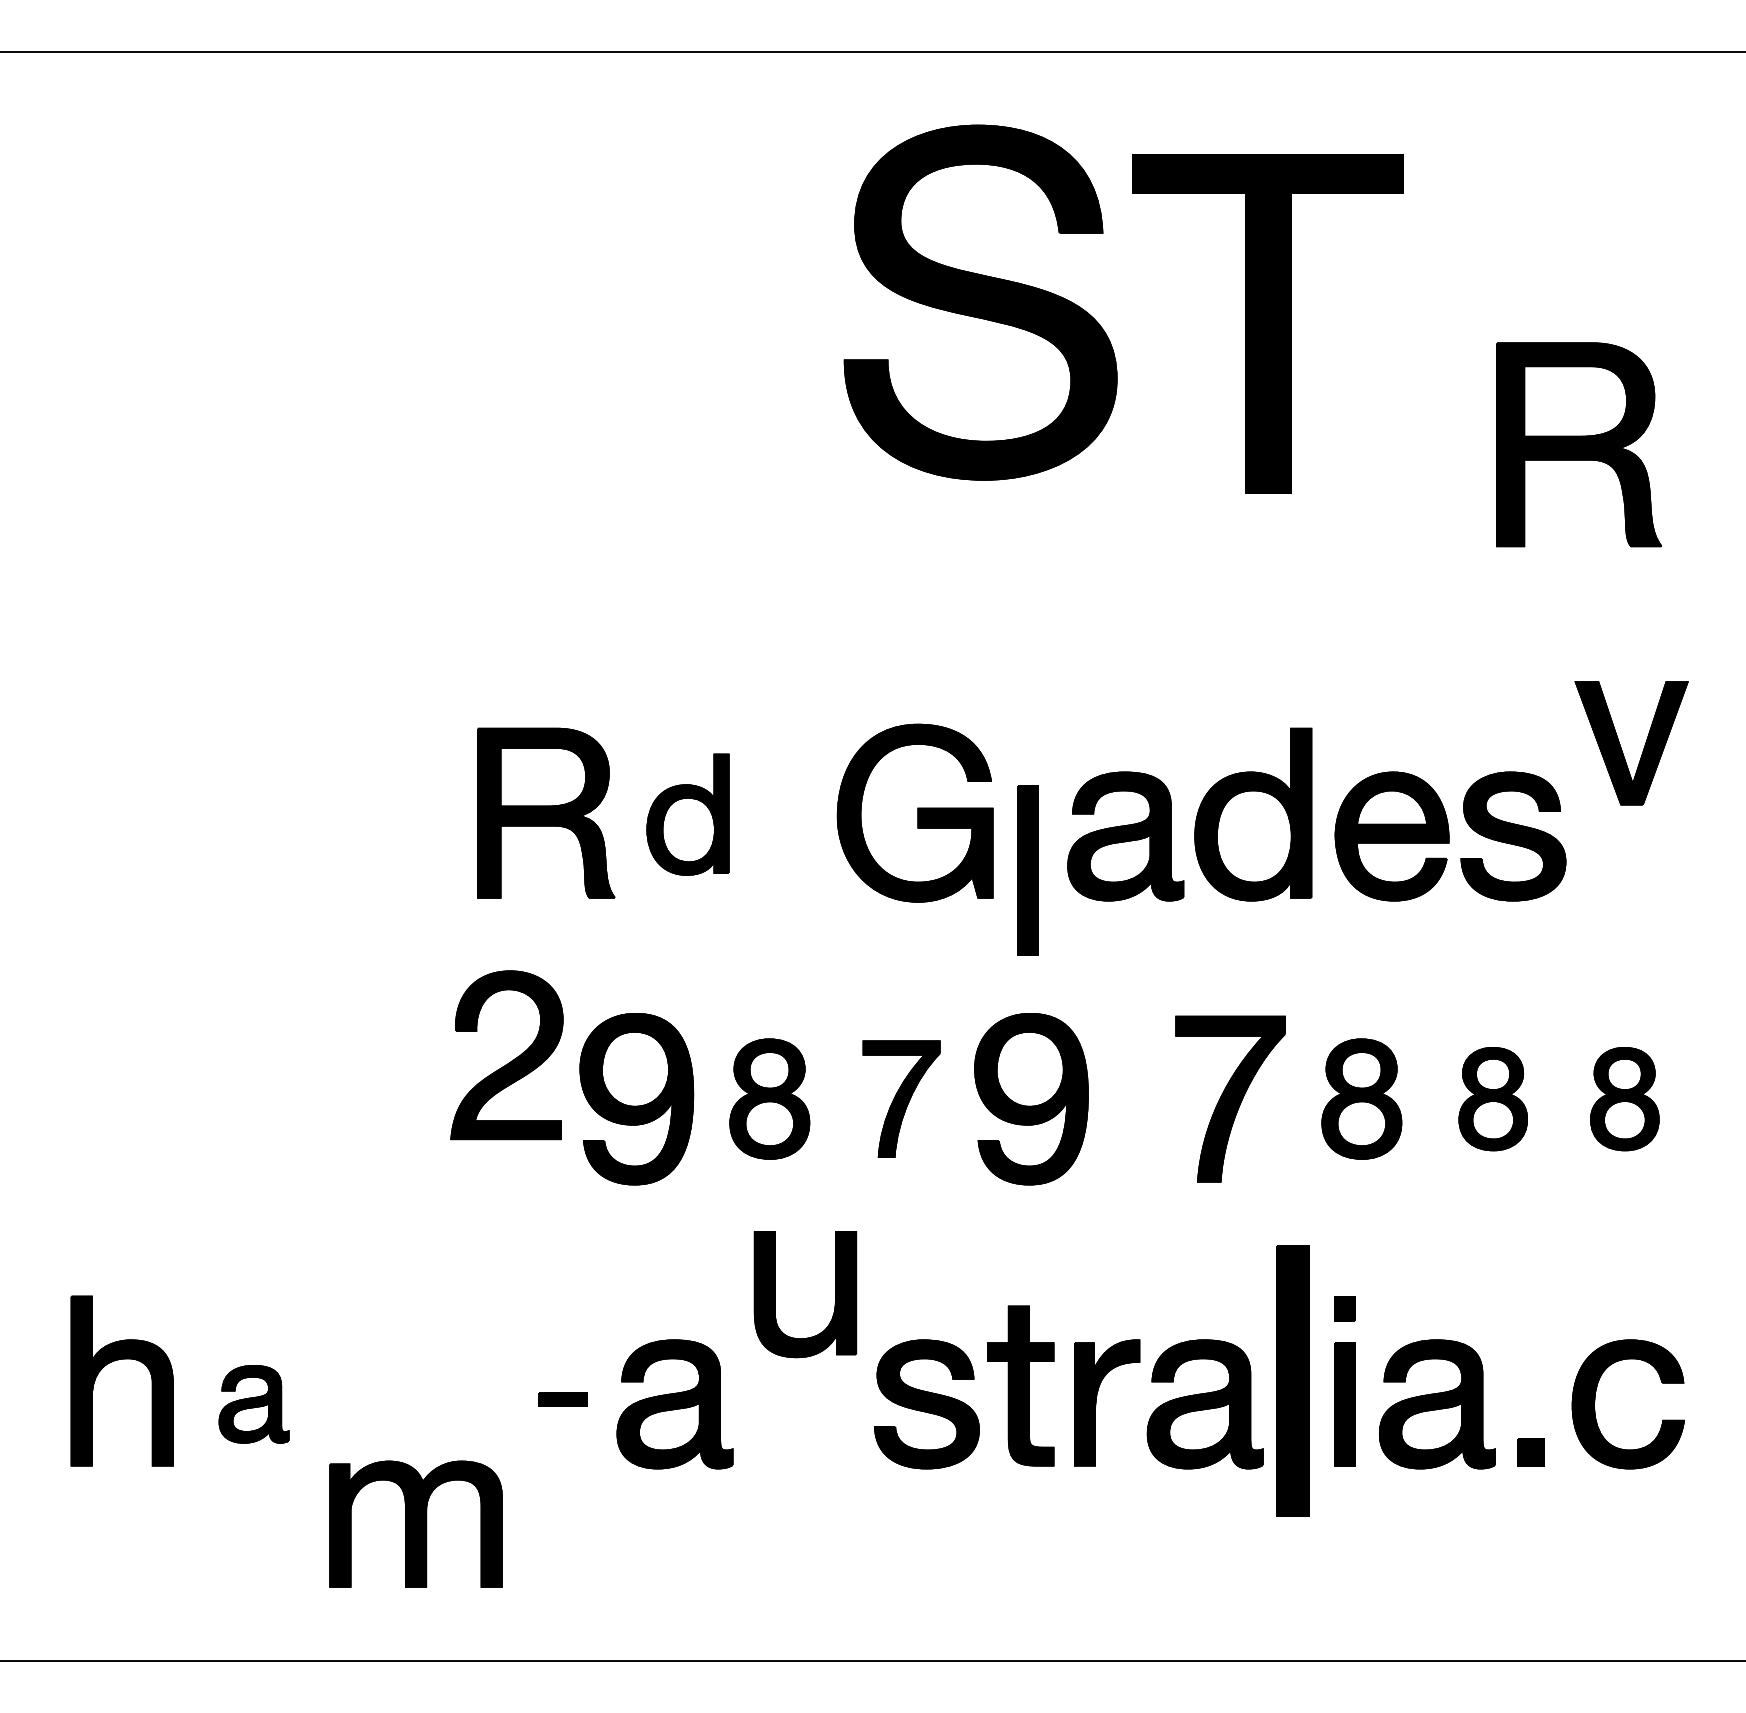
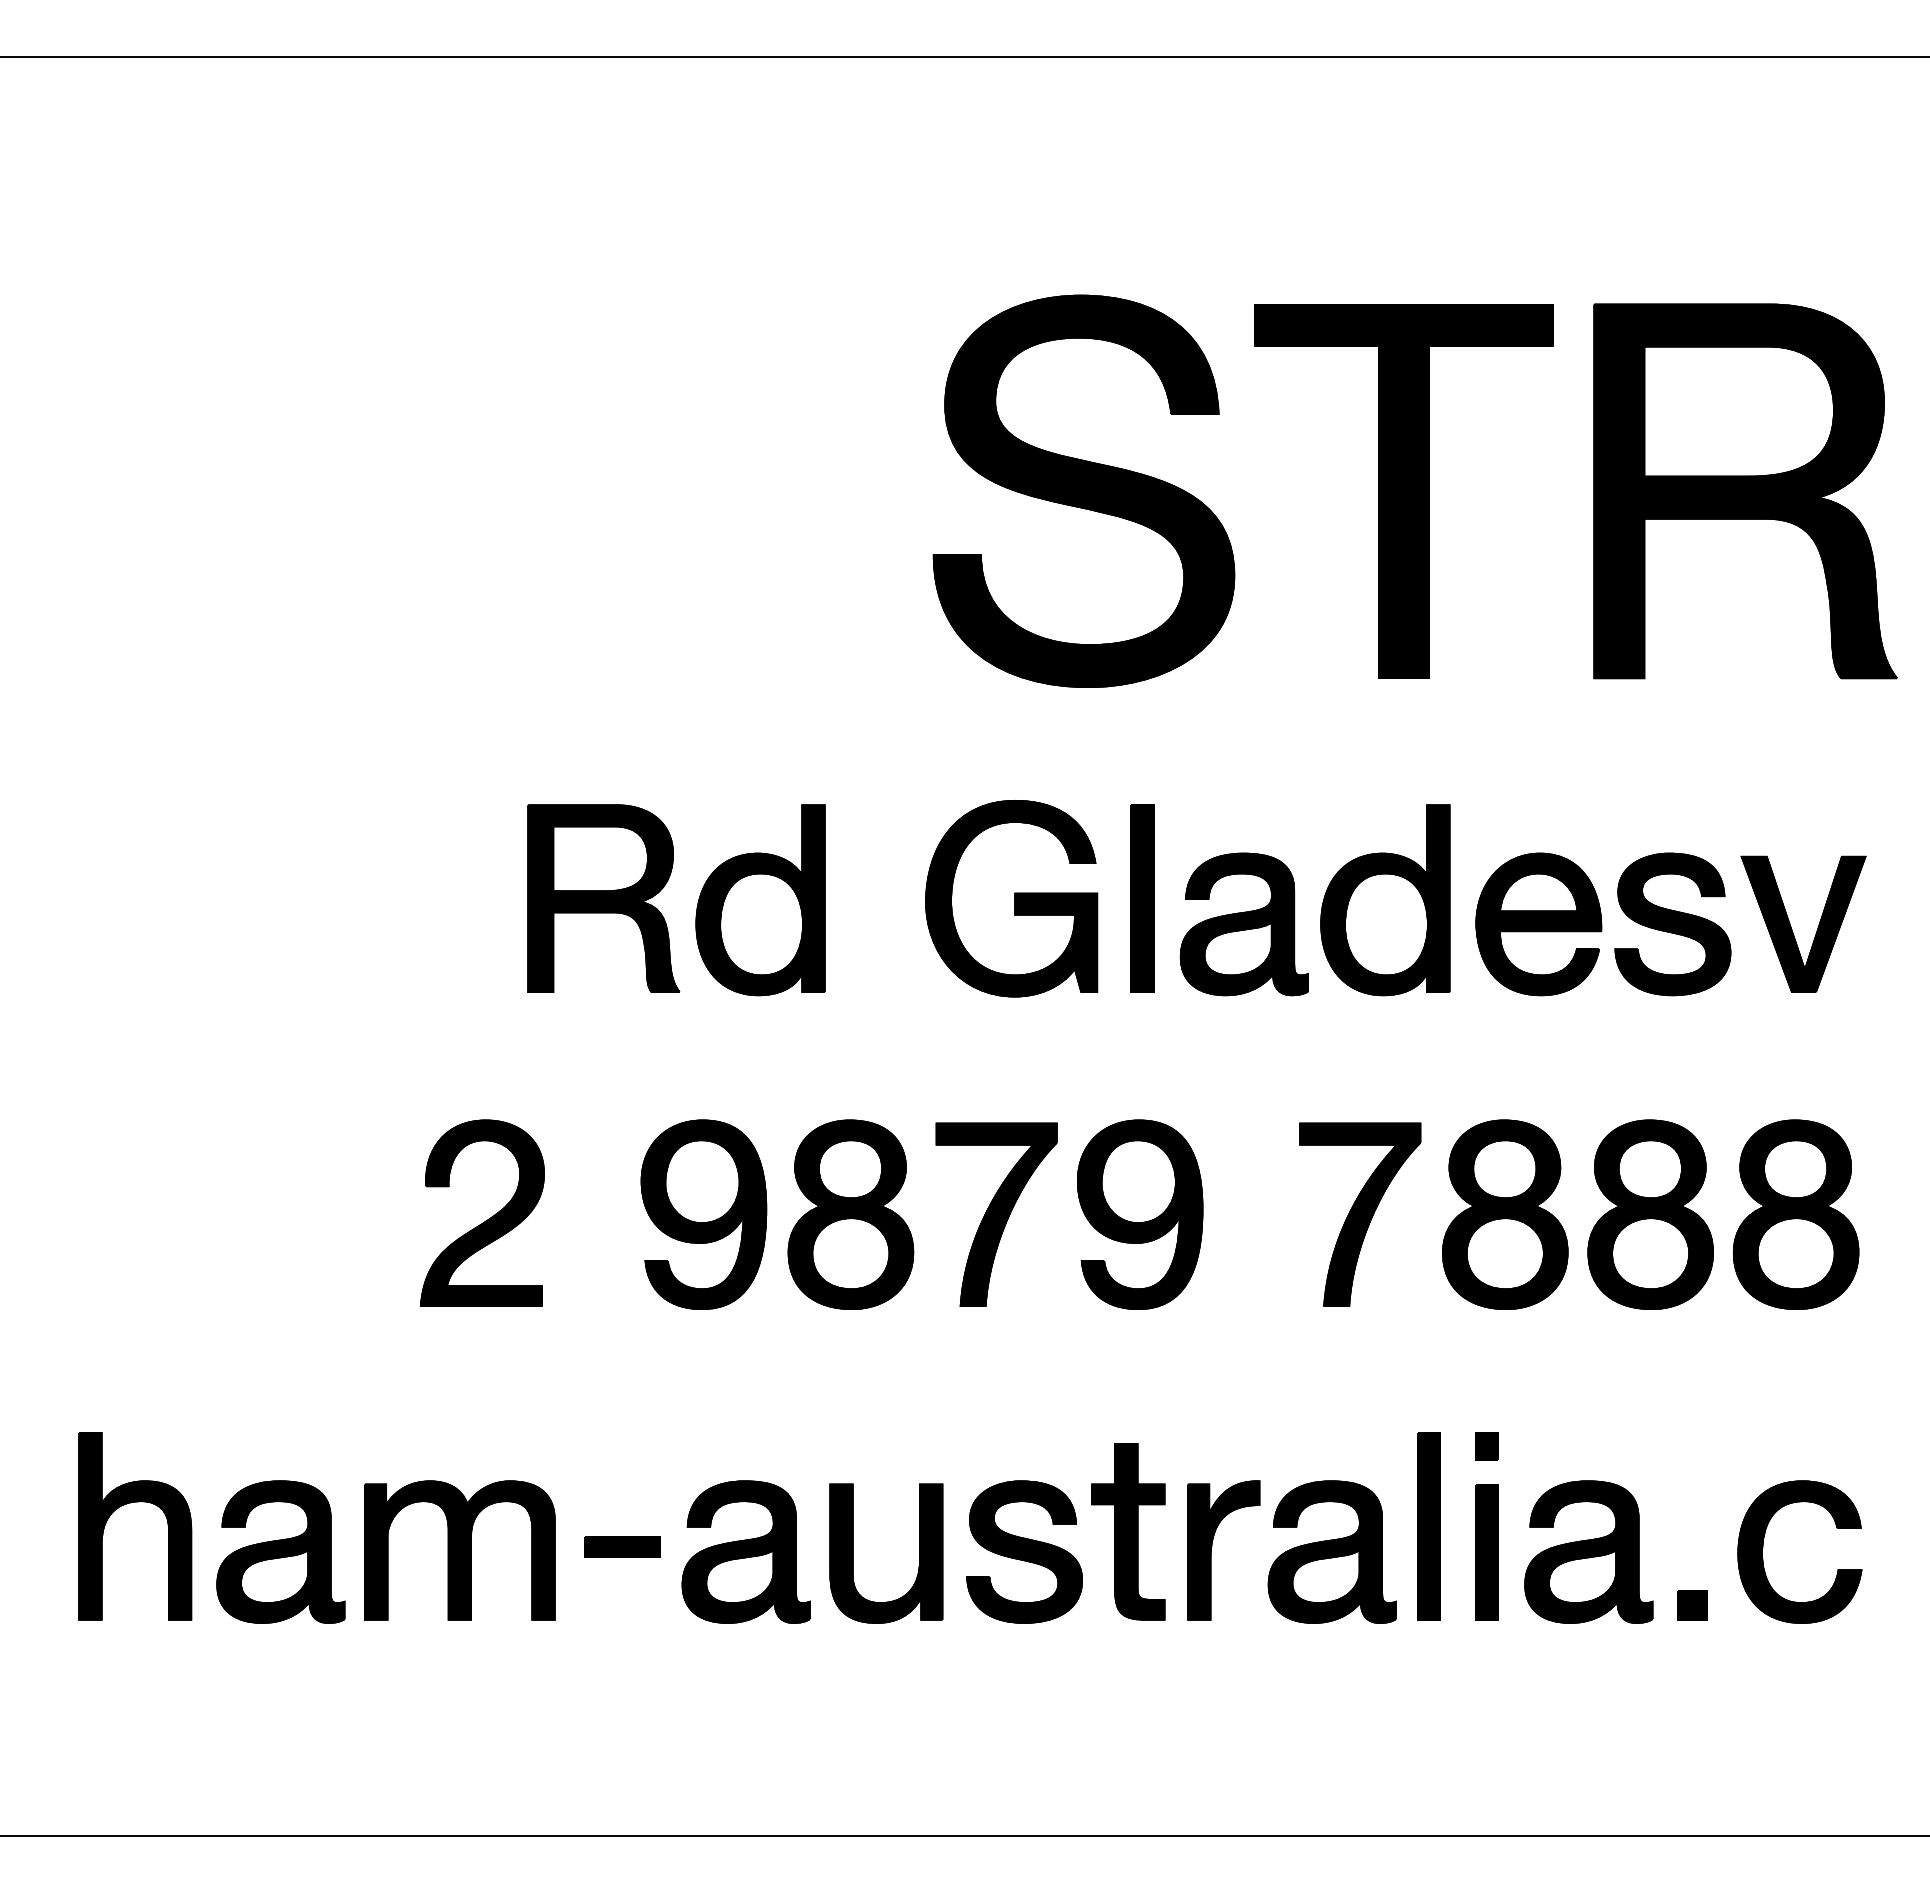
part: (980, 301) -> (1083, 490), moved
part: (1267, 324) -> (1403, 491), moved
part: (1579, 444) -> (1745, 491), size x1.67
part: (1620, 745) -> (1791, 926), moved
part: (687, 814) -> (760, 900), size x1.43
part: (1028, 870) -> (1142, 898), moved
part: (512, 1060) -> (488, 1218), moved
part: (769, 1098) -> (850, 1214), size x1.43
part: (901, 1098) -> (996, 1214), size x1.43
part: (1361, 1098) -> (1505, 1214), size x1.43
part: (1493, 1098) -> (1650, 1214), size x1.67
part: (1624, 1098) -> (1795, 1214), size x1.67
part: (775, 1294) -> (853, 1553), moved
part: (1292, 1381) -> (1428, 1526), size x0.62
part: (563, 1399) -> (622, 1546), size x1.43
part: (253, 1403) -> (280, 1551), size x1.67
part: (415, 1524) -> (459, 1550), moved

